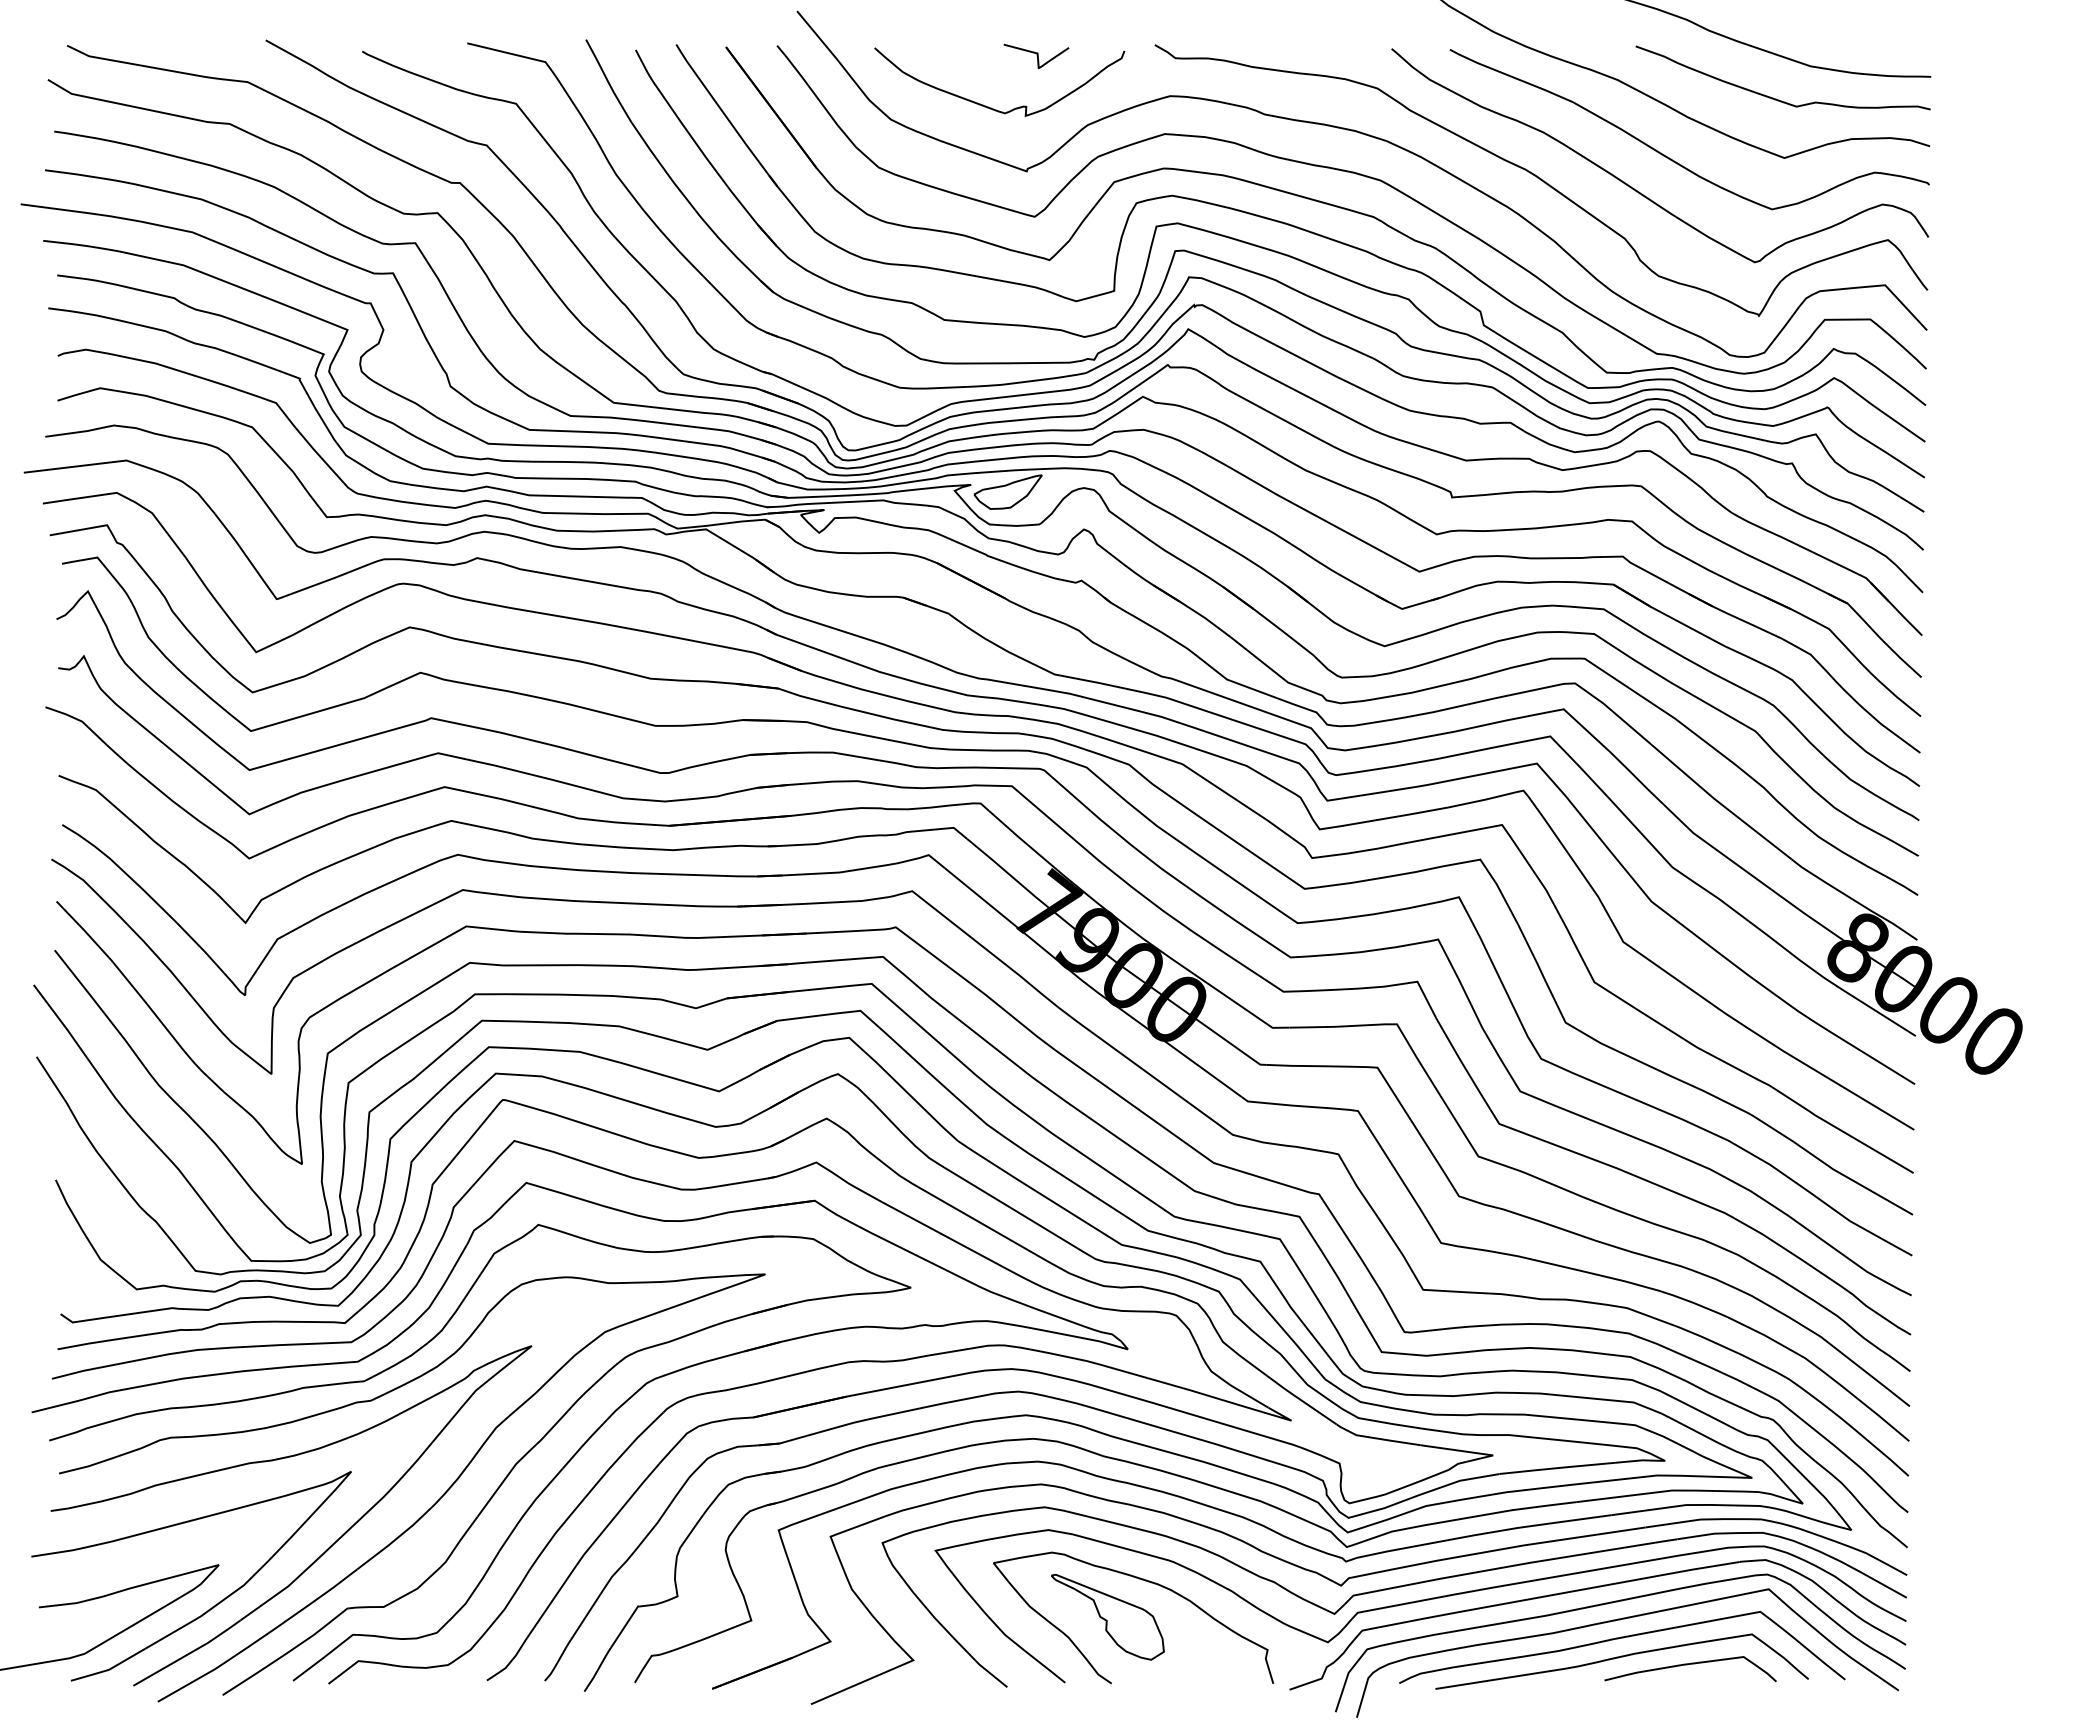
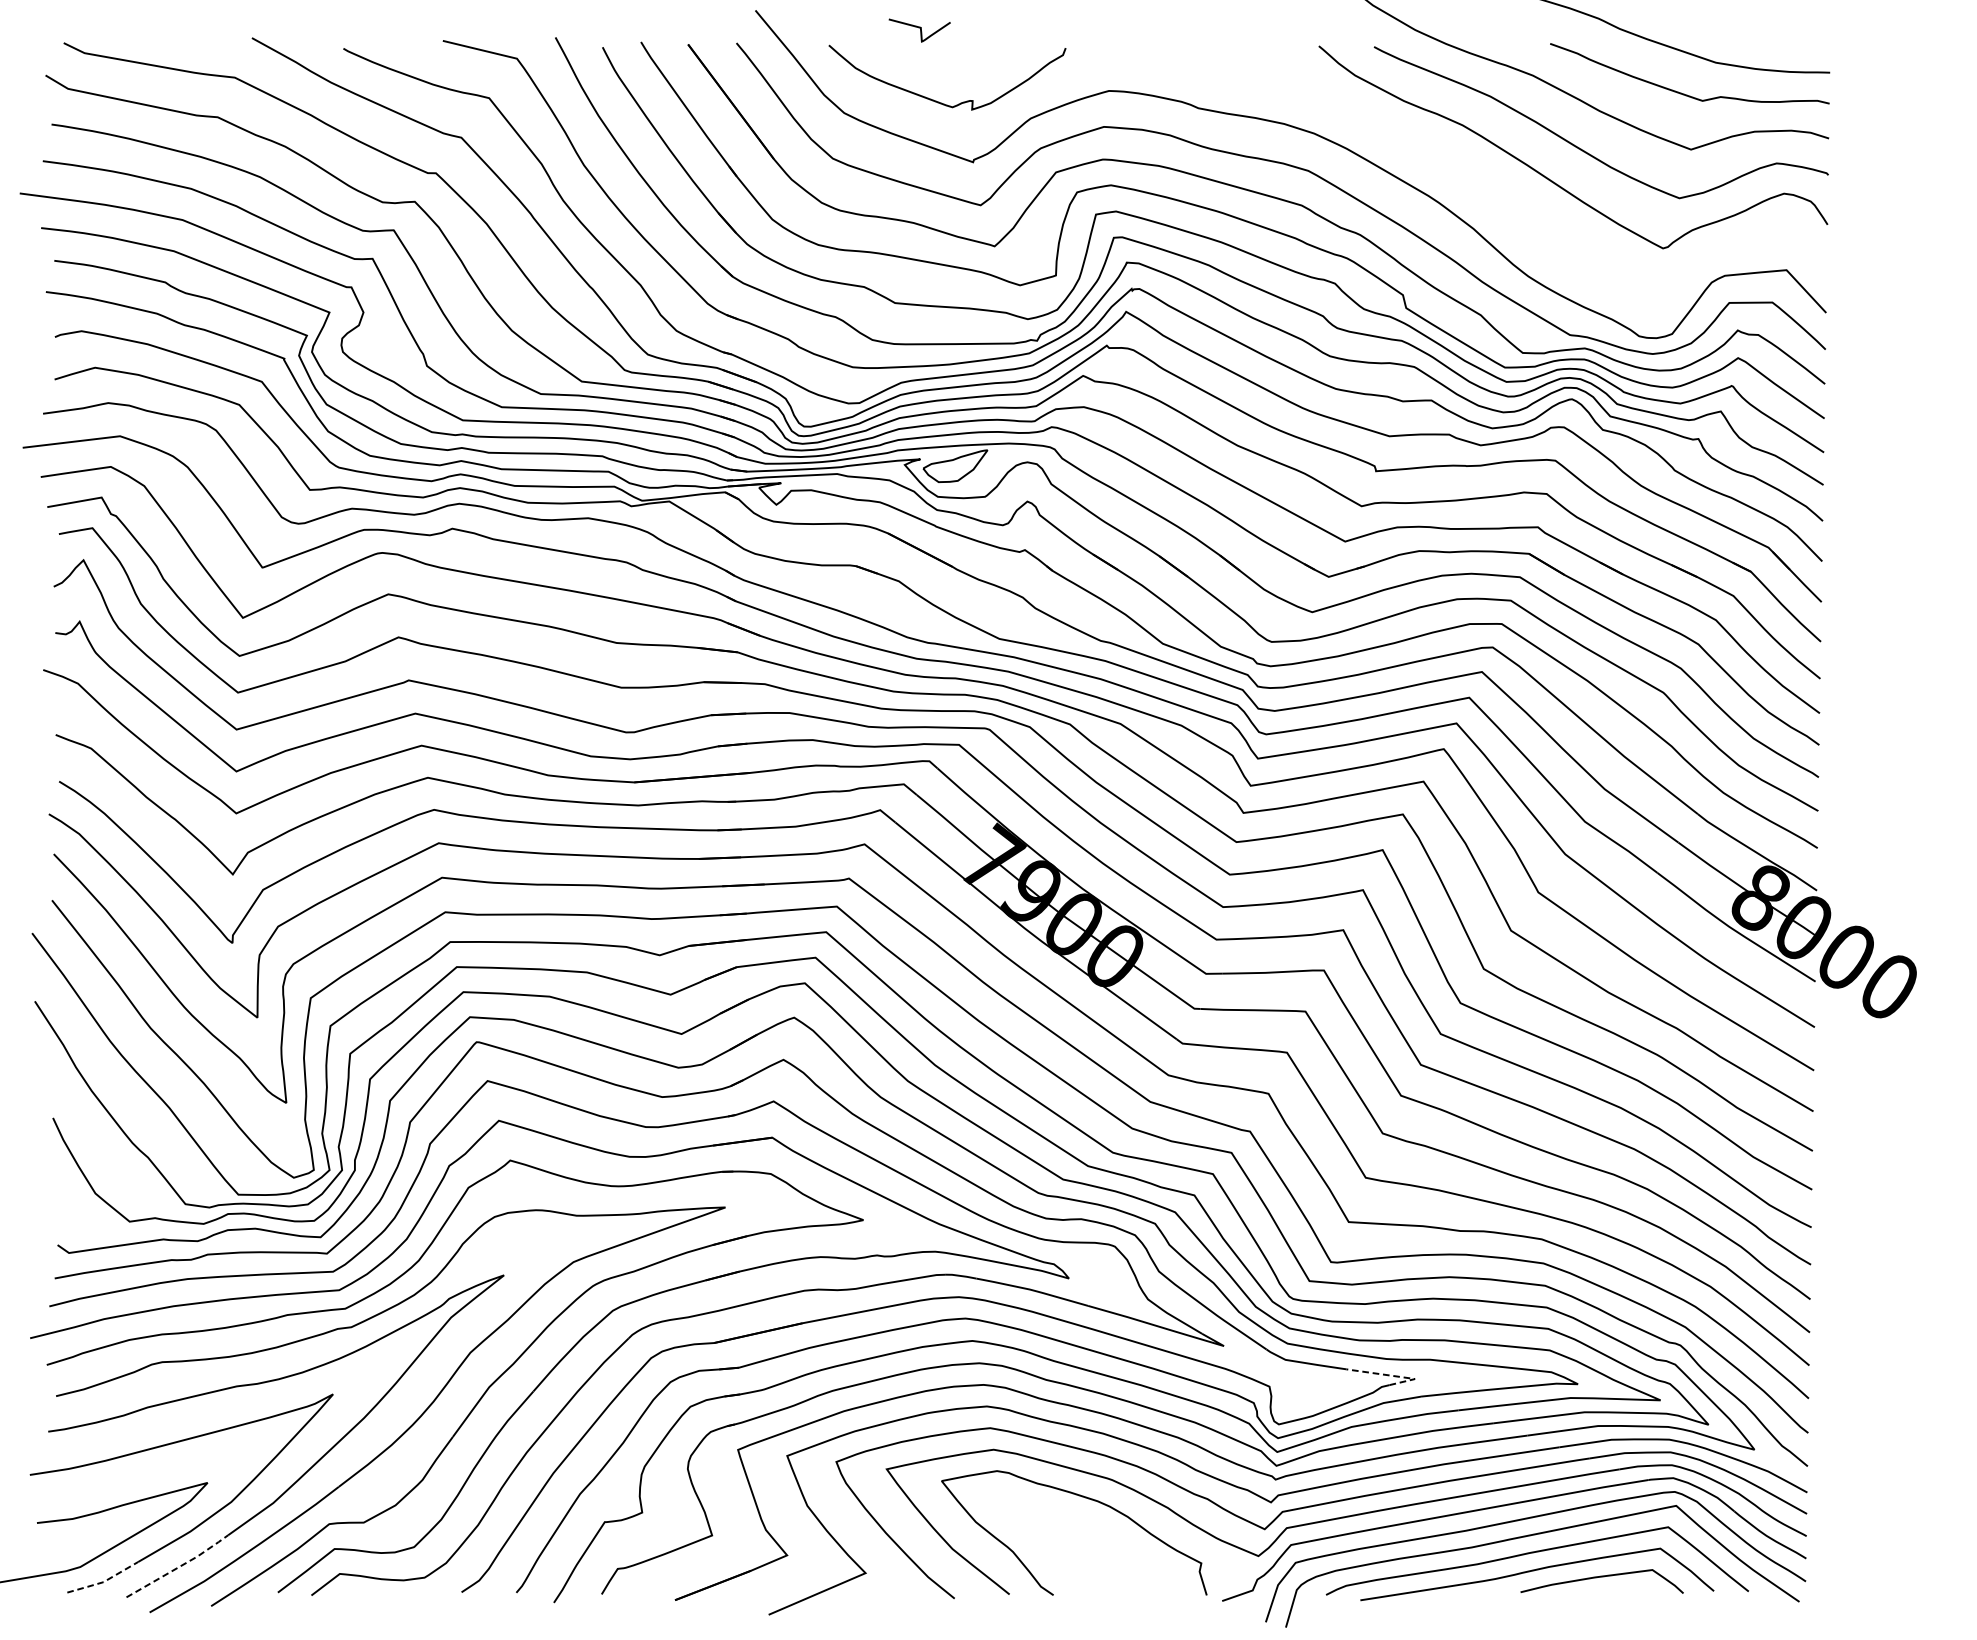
curve: (1036, 55) -> (919, 29), moved
curve: (1541, 180) -> (1460, 170), removed
line: (1470, 1452) -> (1393, 1376), solid -> dashed
part: (1107, 1616) -> (1049, 1531), removed
line: (189, 1653) -> (179, 1566), solid -> dashed
line: (109, 1669) -> (103, 1581), solid -> dashed

